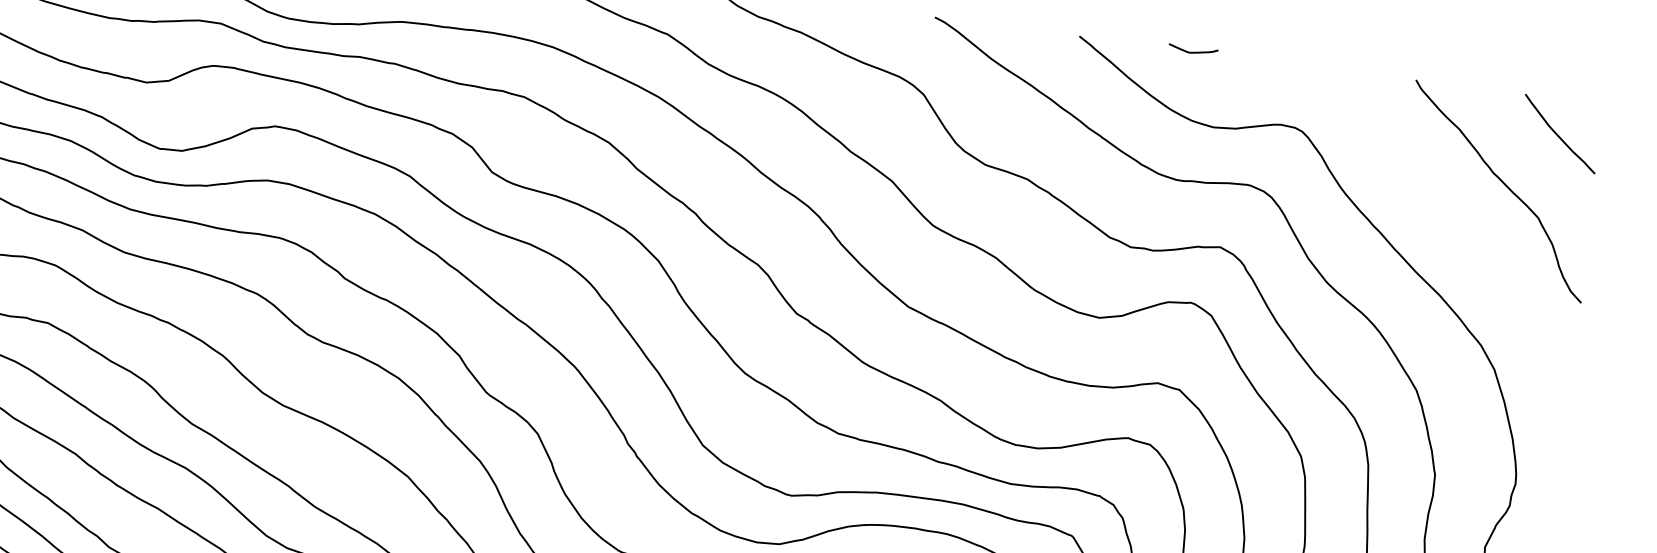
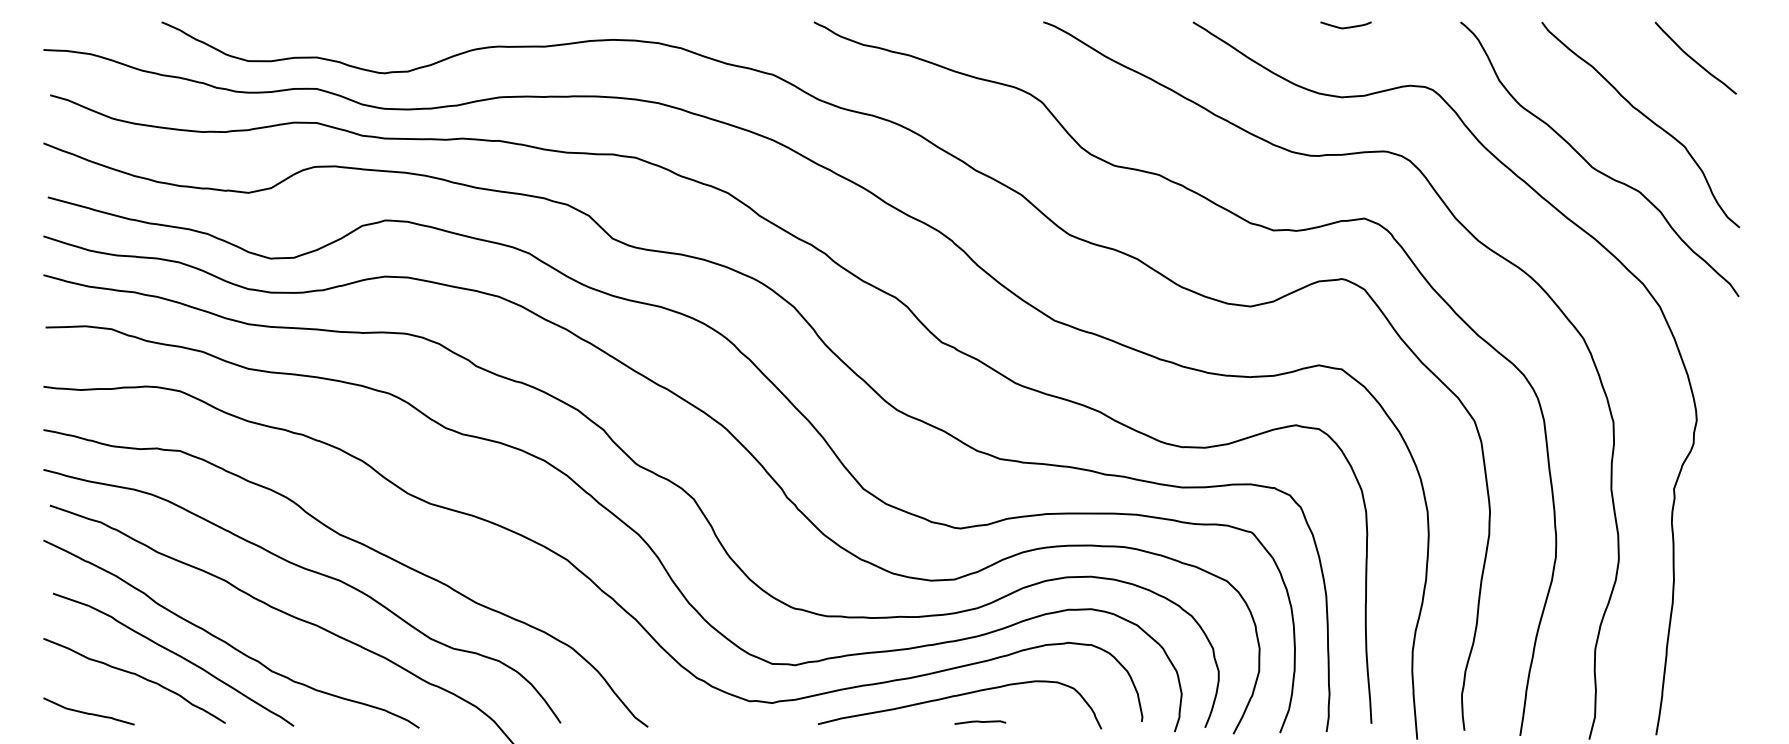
curve: (1192, 52) -> (1345, 27), moved
curve: (1448, 226) -> (1594, 167), added

